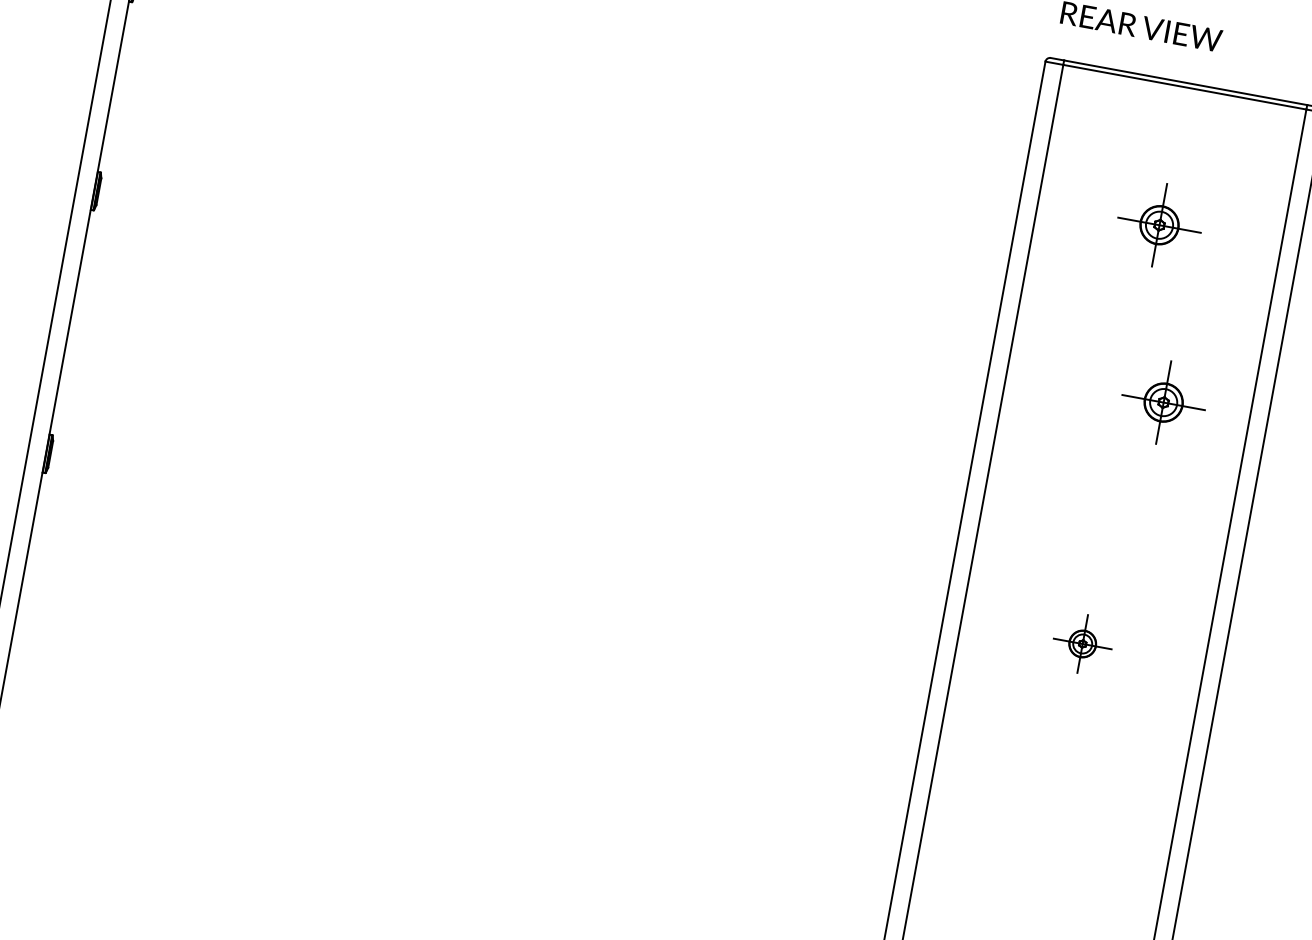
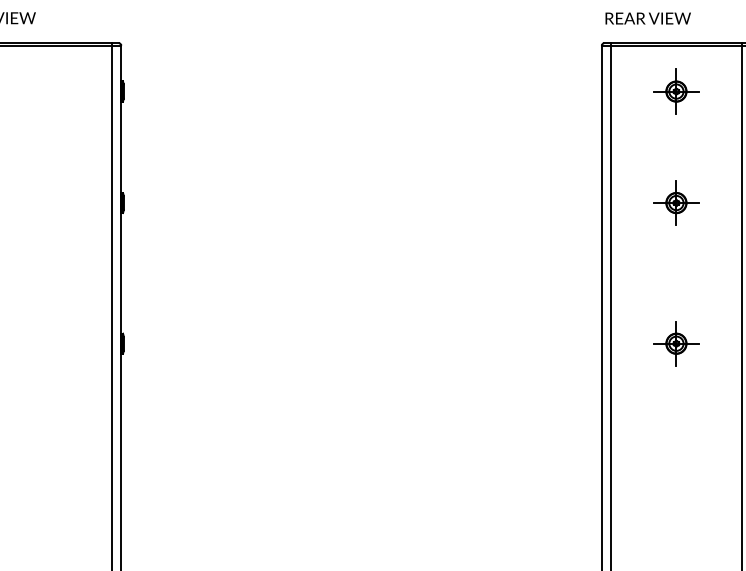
part: (1159, 225) -> (676, 91), moved
part: (1163, 401) -> (676, 202), moved
part: (1082, 643) -> (676, 343), size x1.43

